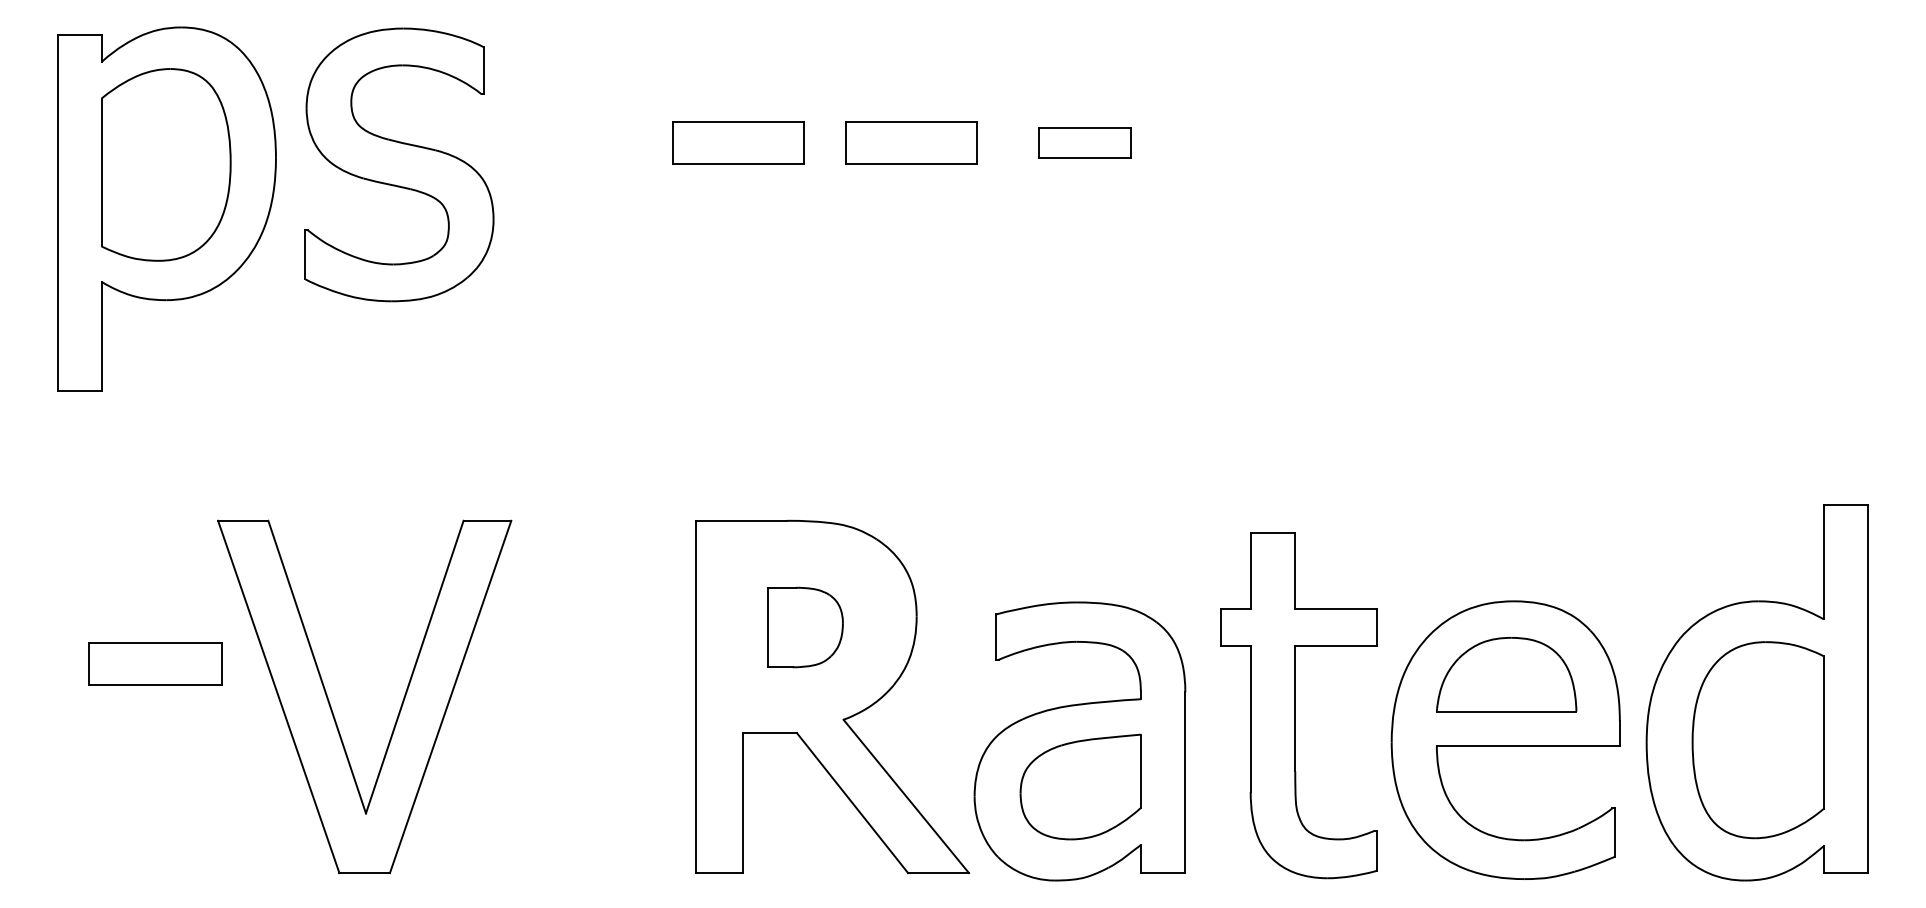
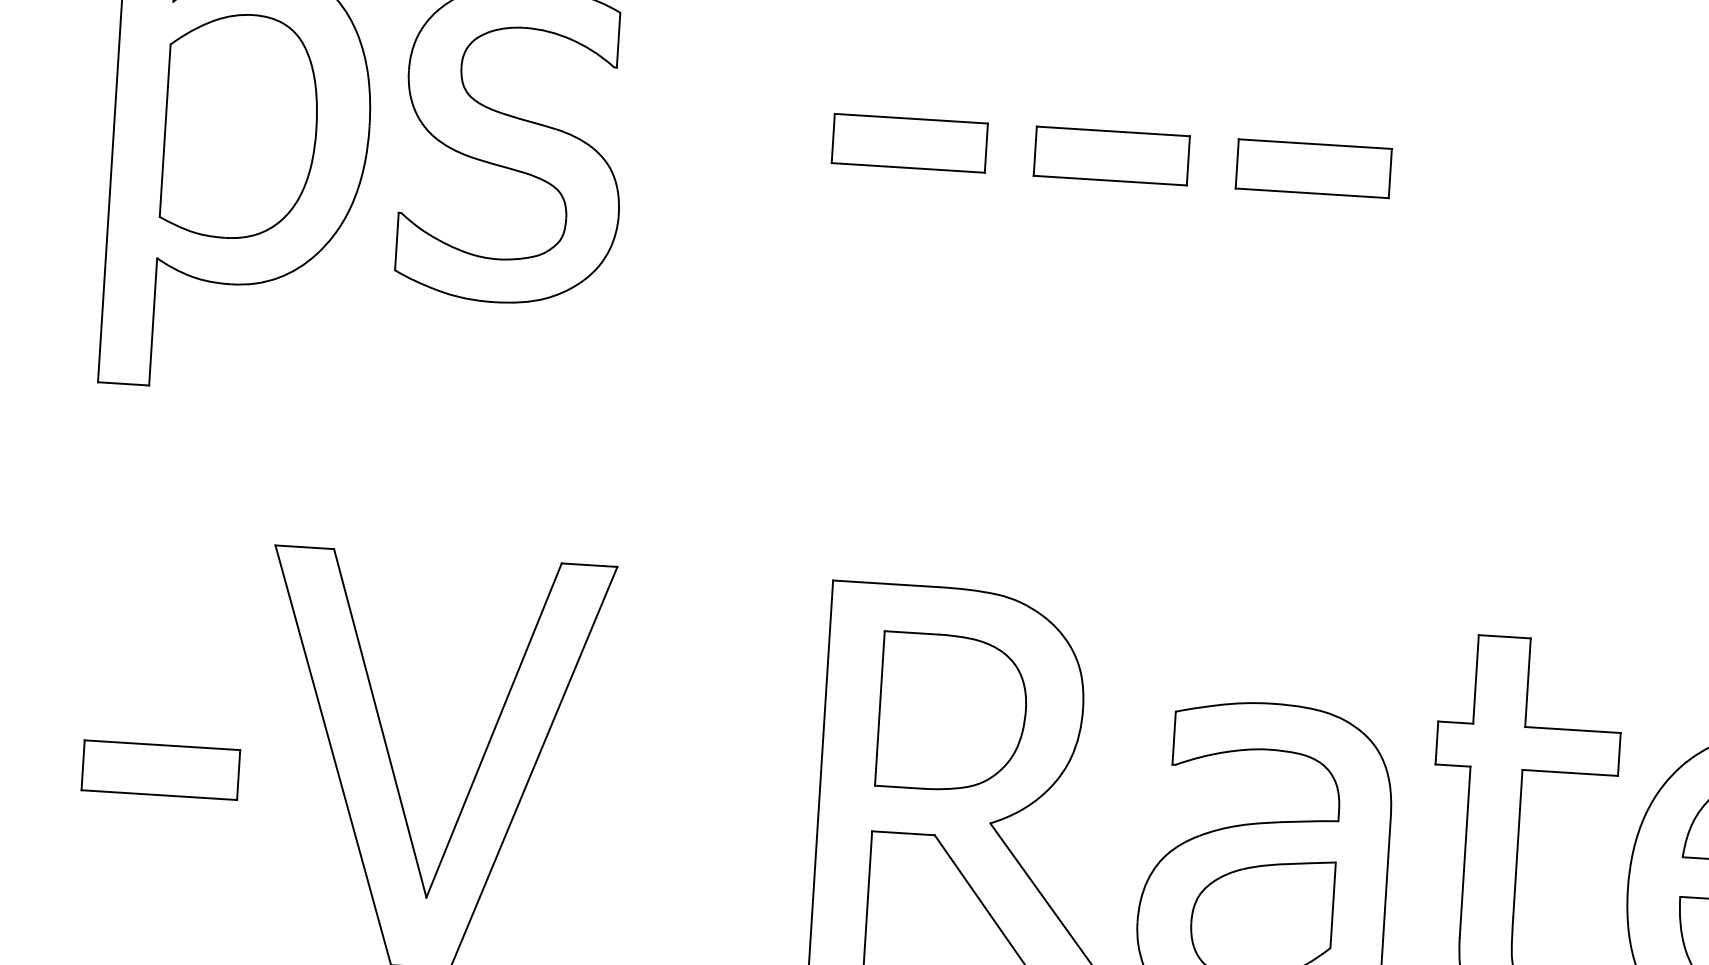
part: (1084, 142) -> (1313, 167), size x1.43
part: (805, 627) -> (952, 712), size x1.67
part: (155, 663) -> (161, 769), moved

